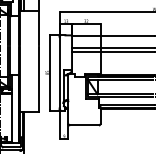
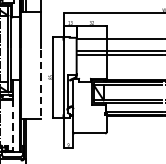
line: (38, 79) -> (41, 84), solid -> dashed
line: (12, 118) -> (13, 126), solid -> dashed

